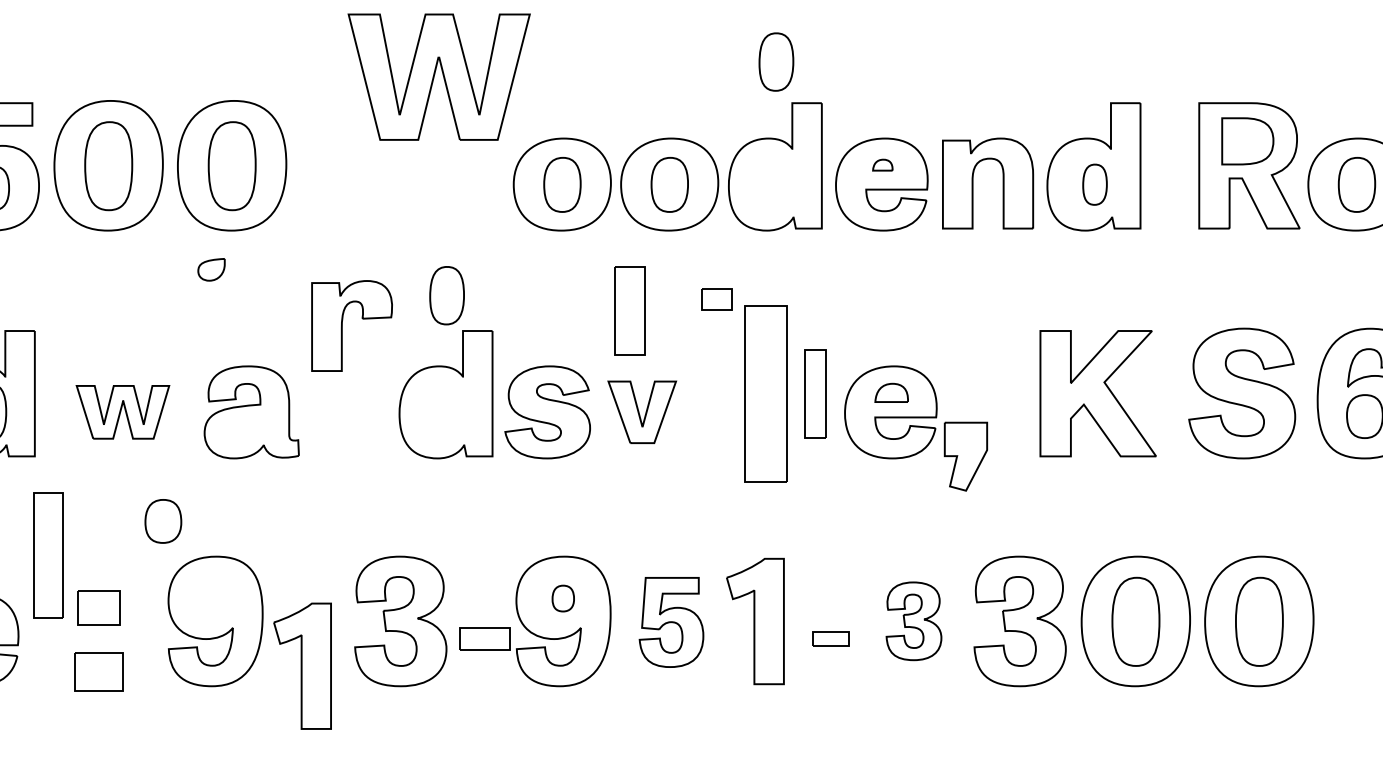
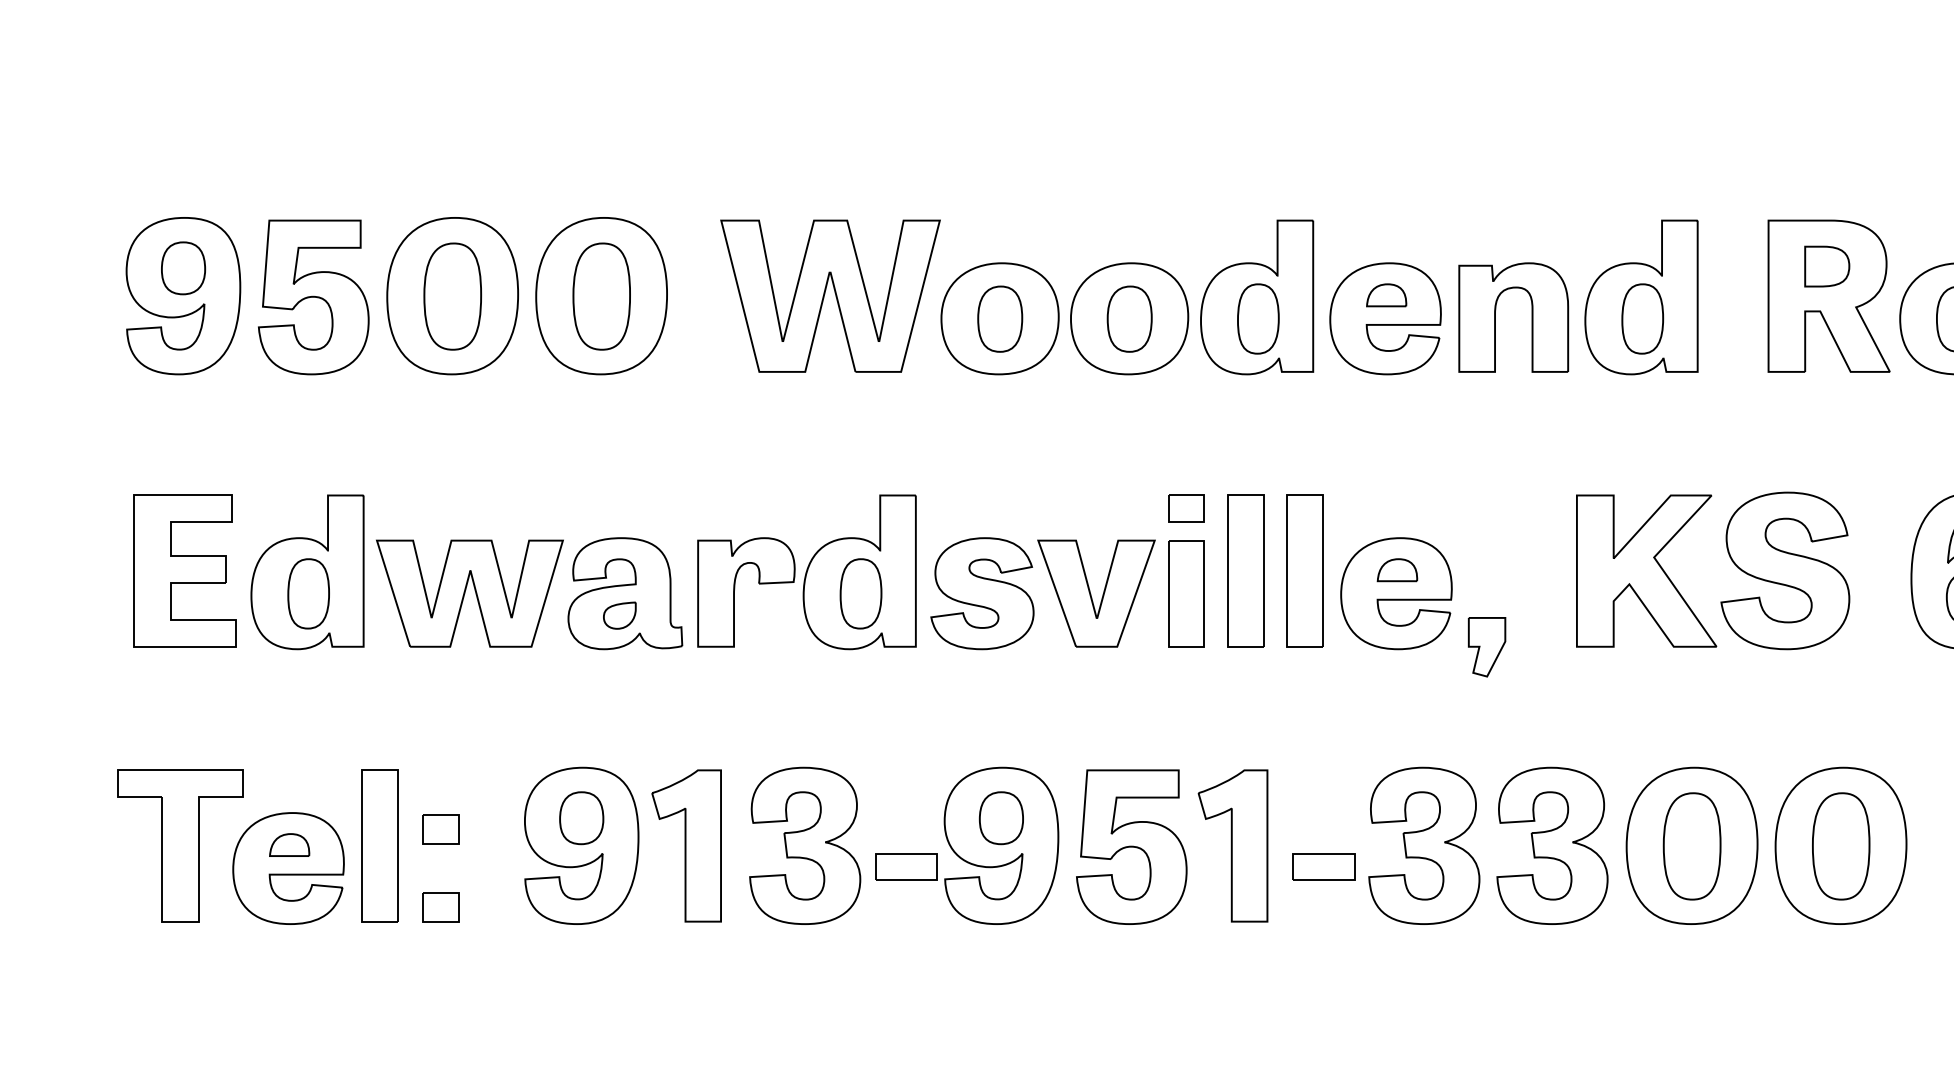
part: (776, 61) -> (1258, 318), moved
part: (439, 76) -> (830, 295), moved
part: (1248, 141) -> (1827, 266), size x0.71
part: (882, 165) -> (1386, 295), size x1.67
part: (1094, 184) -> (1642, 318), size x1.43
part: (211, 269) -> (619, 615), moved
part: (446, 295) -> (860, 593), moved
part: (716, 299) -> (1186, 508), moved
part: (629, 311) -> (1186, 593), moved
part: (343, 323) -> (735, 589), moved
part: (765, 393) -> (1245, 570), size x0.71
part: (814, 393) -> (1304, 570), size x1.43
part: (1242, 393) -> (1785, 570), moved
part: (122, 412) -> (469, 593), size x1.67
part: (642, 412) -> (1096, 593), size x1.43
part: (965, 456) -> (1486, 647), size x0.71
part: (163, 521) -> (581, 818), moved
part: (48, 554) -> (379, 845), moved
part: (562, 598) -> (1000, 818), size x1.67
part: (98, 607) -> (440, 829), size x0.71
part: (671, 621) -> (1131, 846), size x1.43
part: (914, 621) -> (1424, 845), size x1.67
part: (830, 638) -> (1323, 866), size x1.43
part: (302, 665) -> (686, 845), moved
part: (98, 672) -> (440, 907), size x0.62

